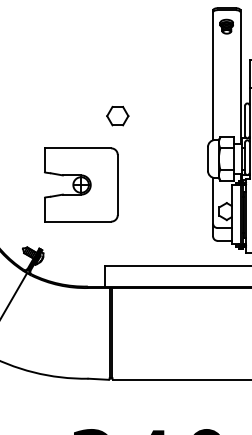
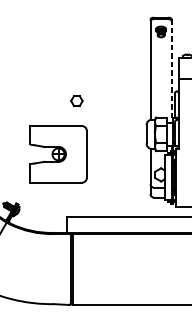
line: (240, 77) -> (171, 71), solid -> dashed
part: (117, 115) -> (76, 100), size x0.7
part: (81, 184) -> (58, 153), moved

